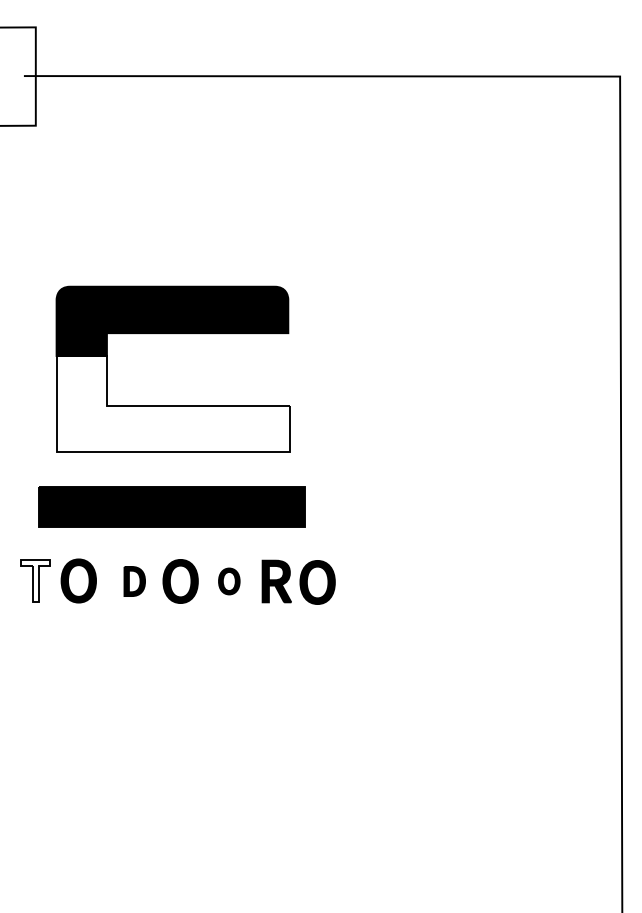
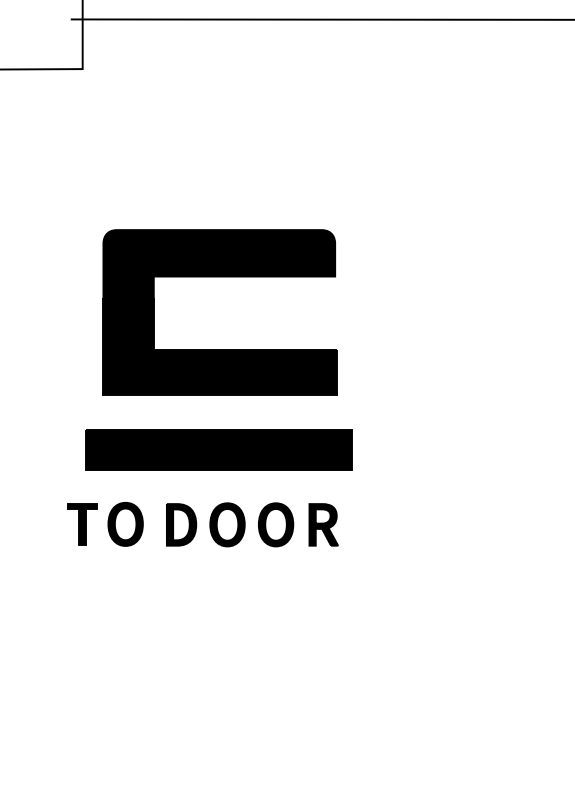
fill: (173, 403) -> (220, 346), added
fill: (35, 580) -> (82, 523), added
part: (134, 581) -> (181, 524), size x1.43
part: (229, 581) -> (276, 524), size x1.67
part: (317, 582) -> (364, 525), removed

